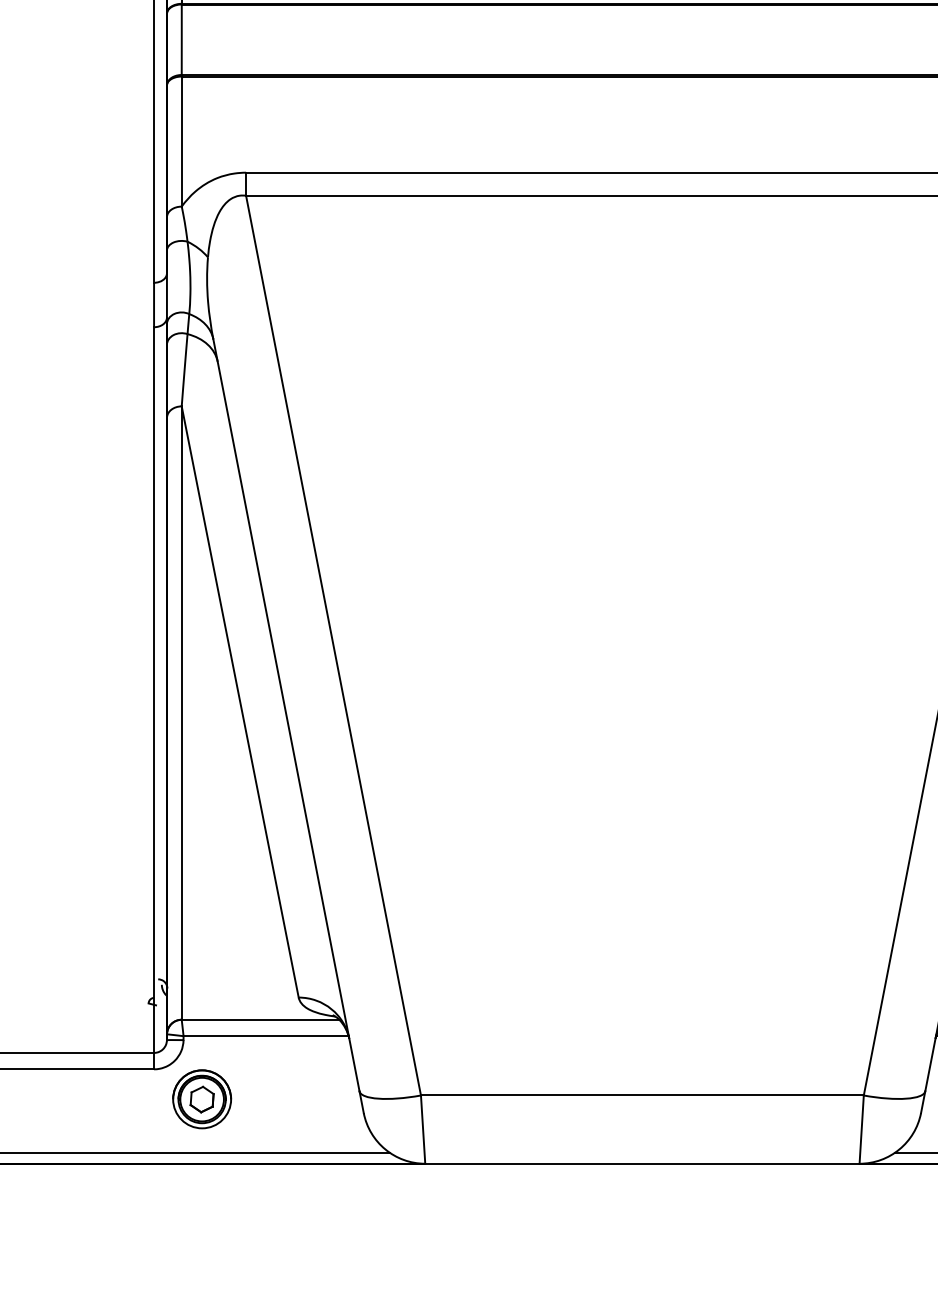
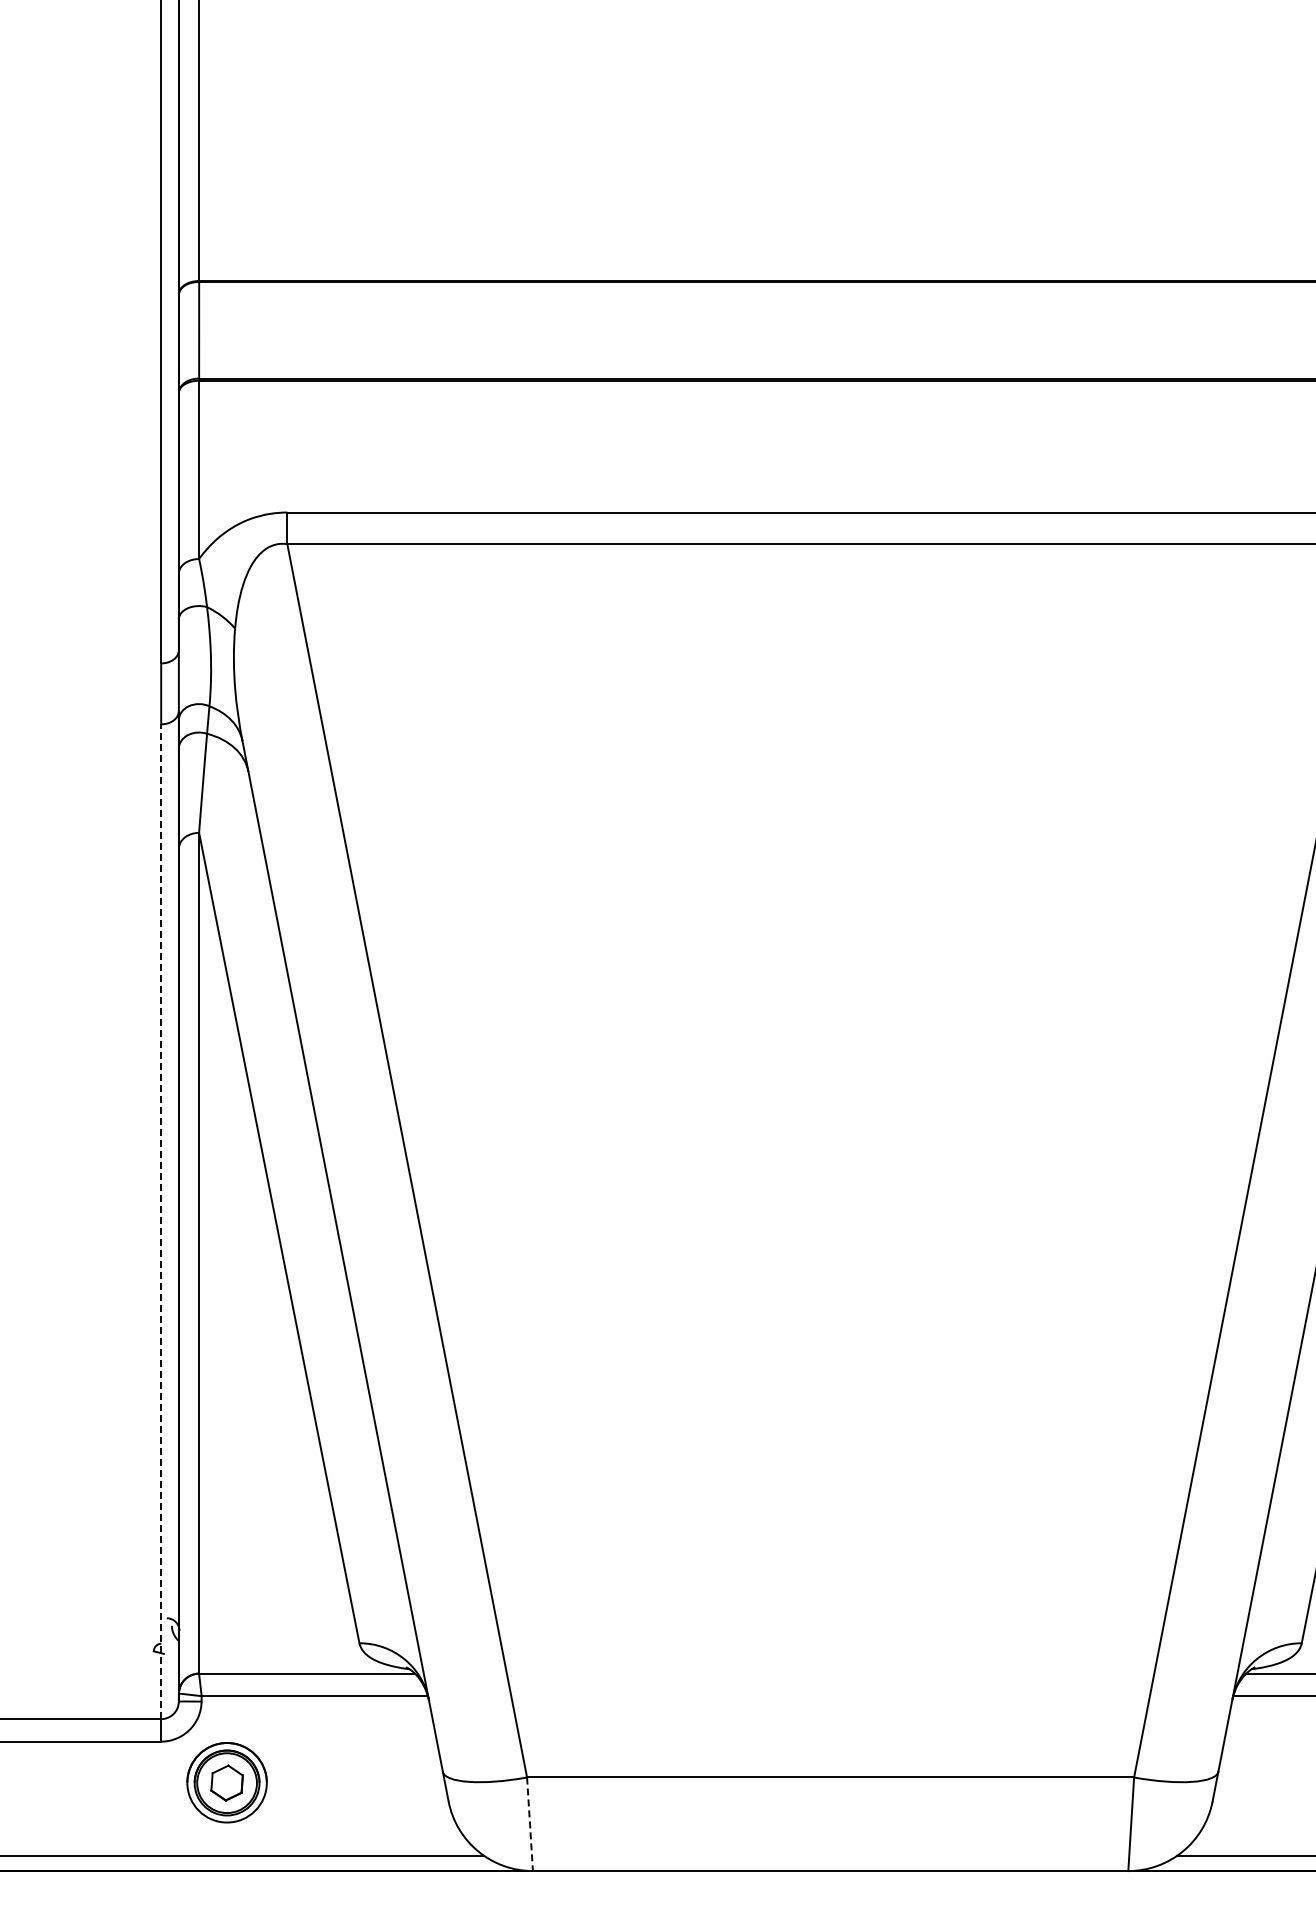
line: (154, 689) -> (161, 1221), solid -> dashed
line: (423, 1129) -> (530, 1824), solid -> dashed

